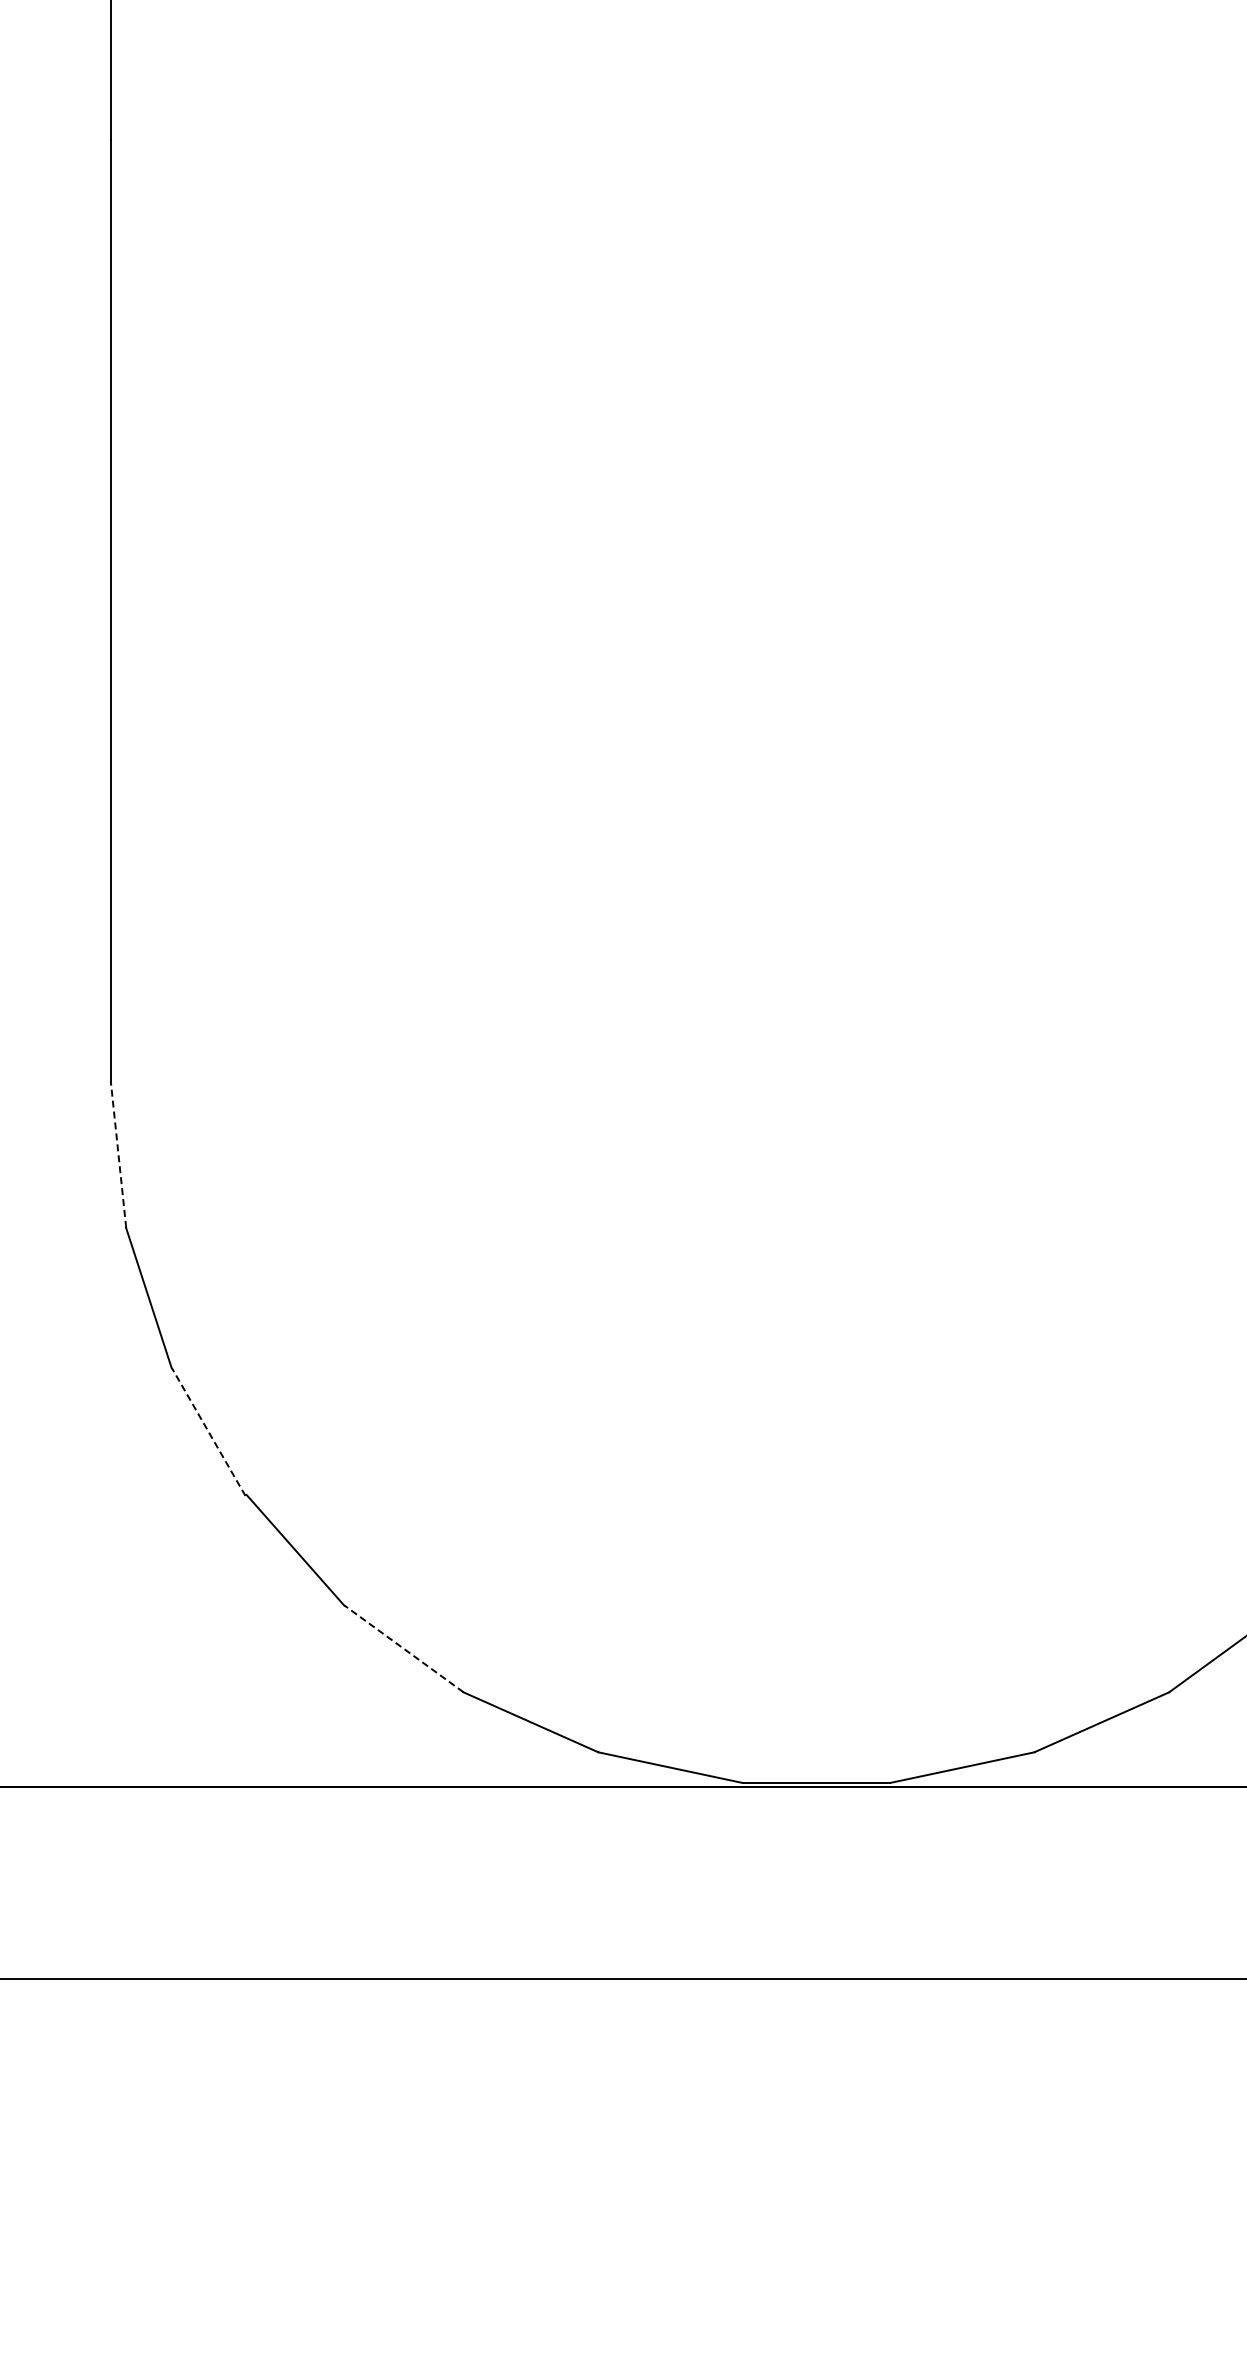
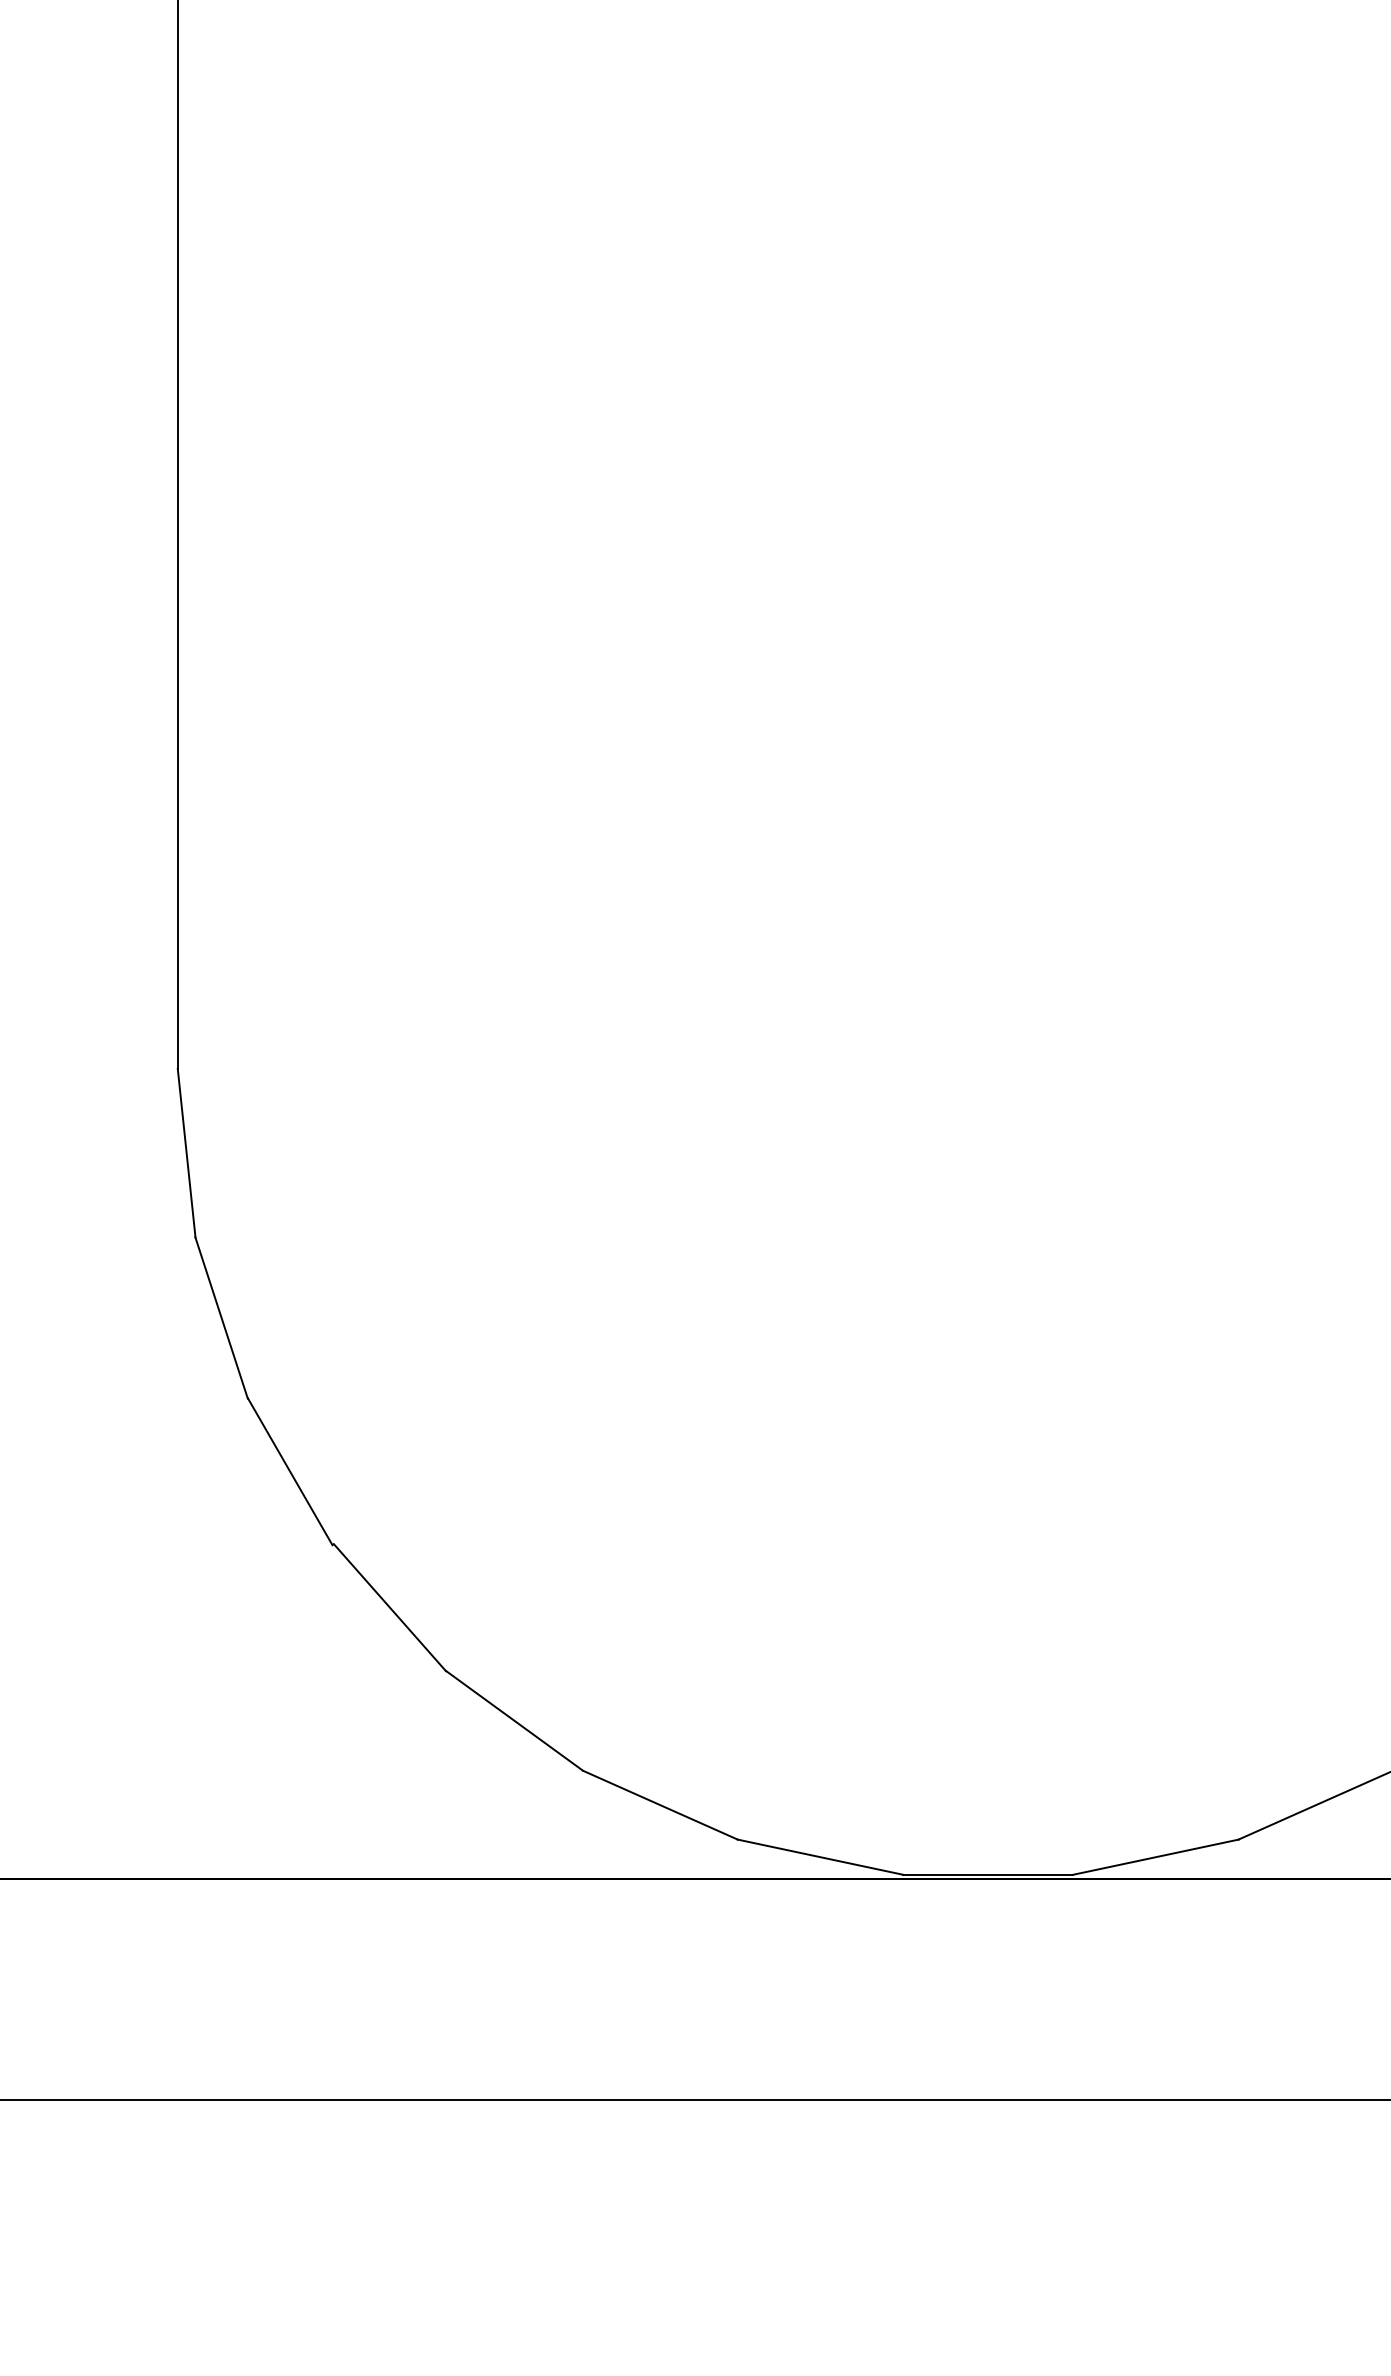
line: (118, 1154) -> (186, 1153), dashed -> solid
line: (208, 1432) -> (289, 1472), dashed -> solid
line: (403, 1648) -> (513, 1720), dashed -> solid

